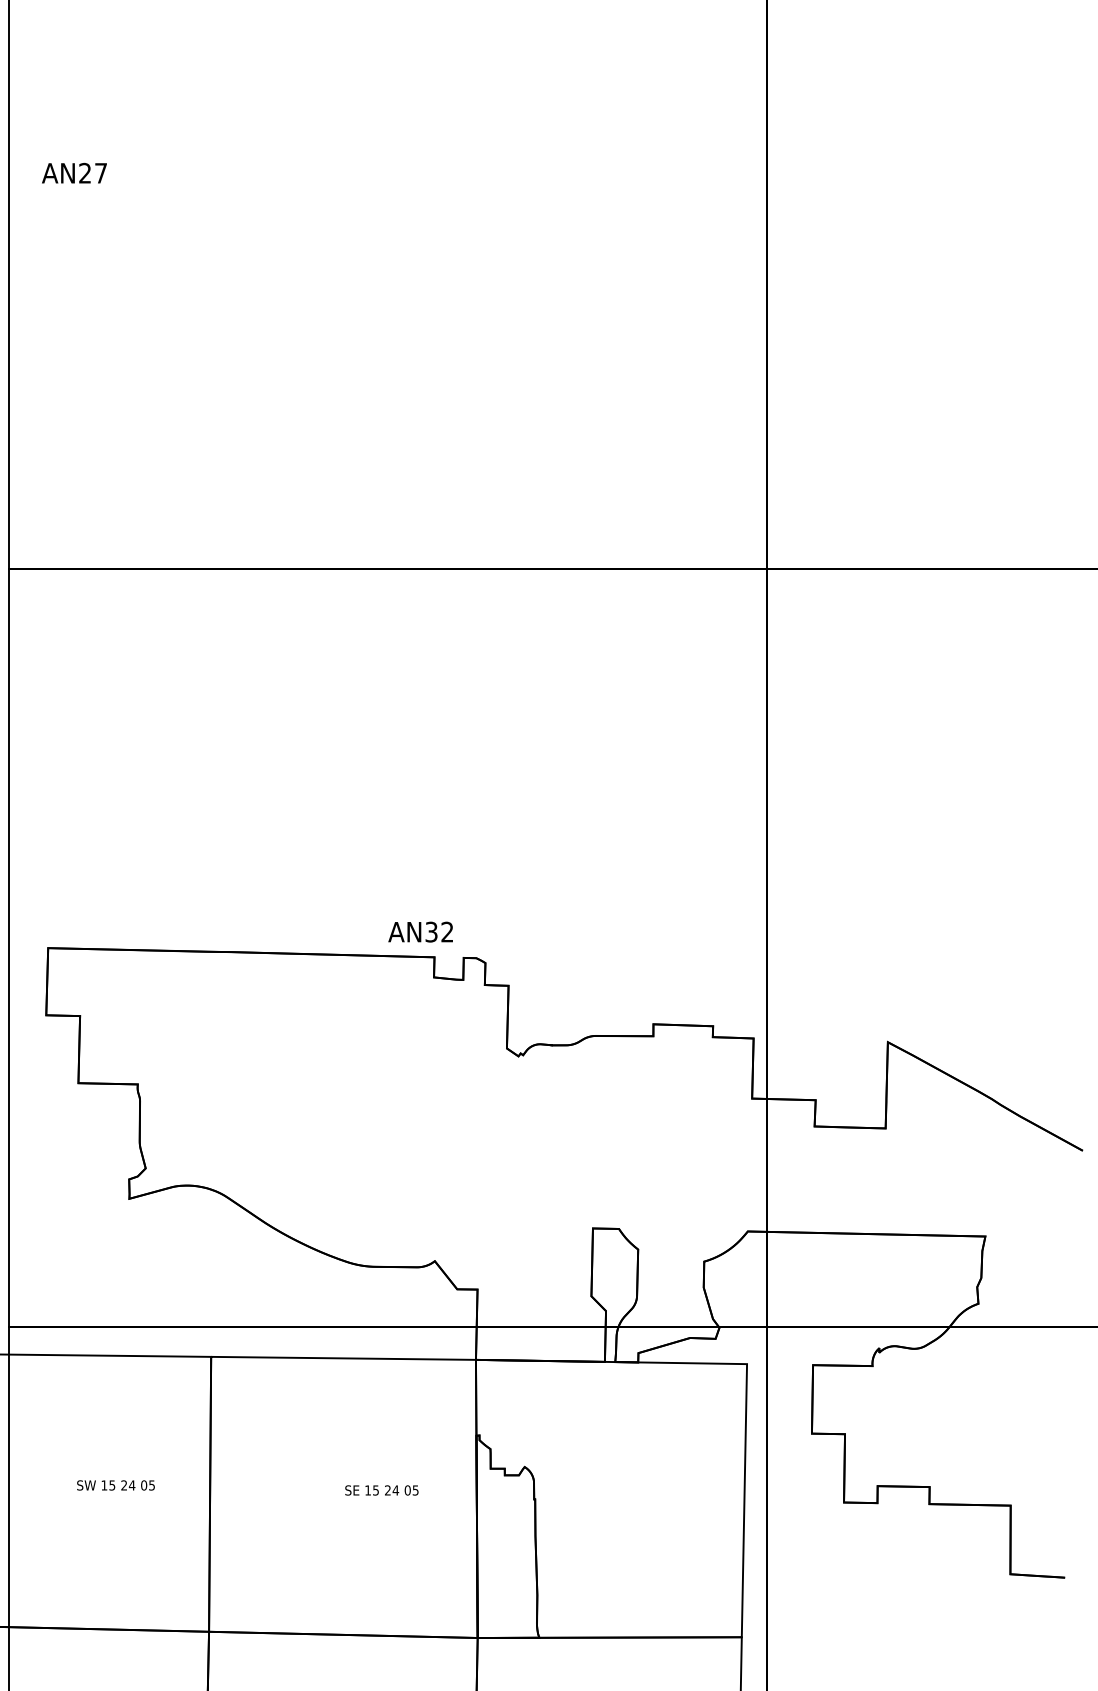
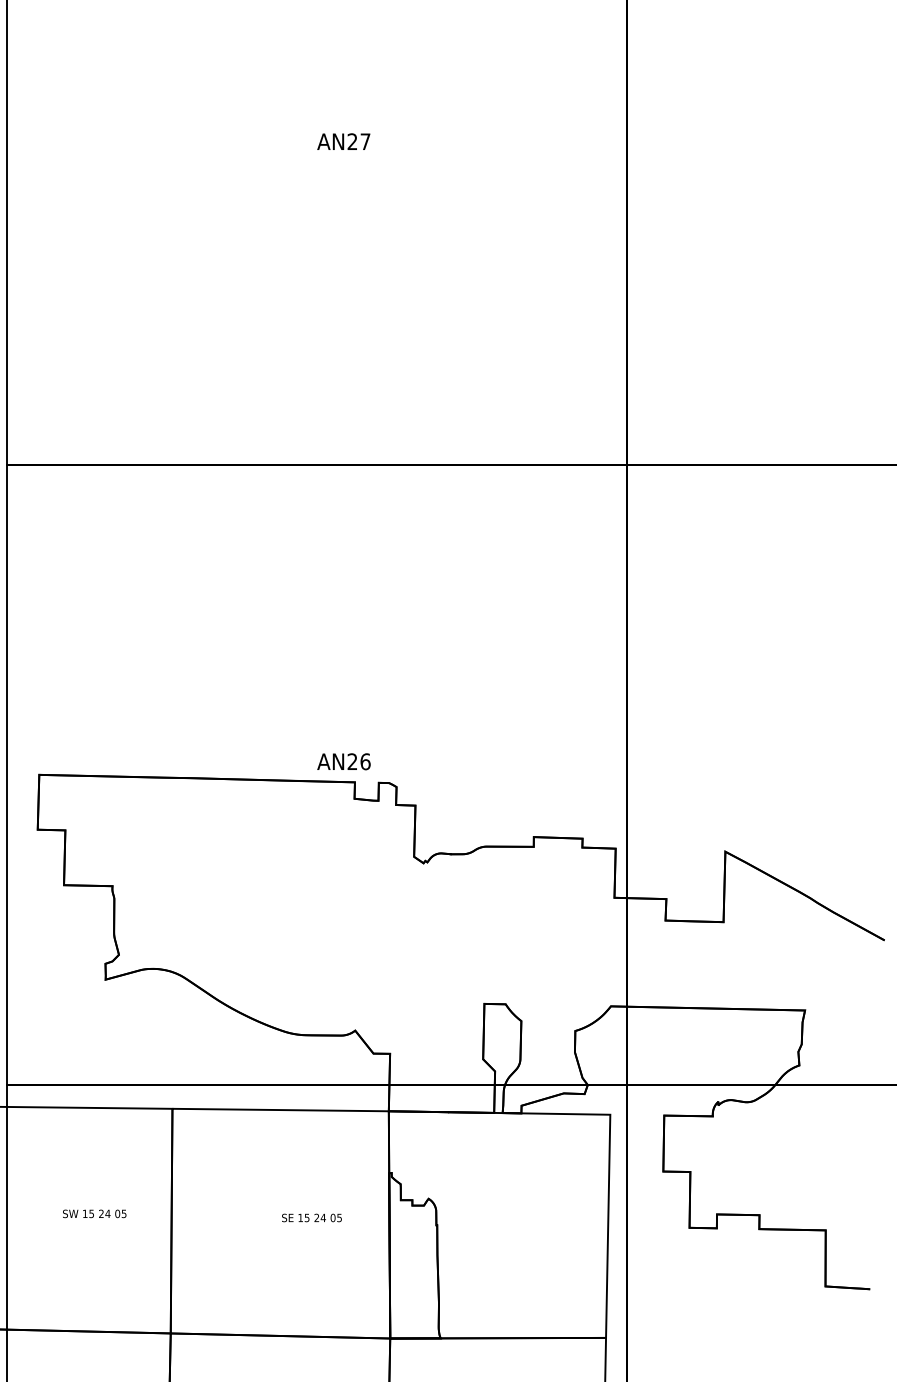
text: (74, 172) -> (343, 141), moved
text: (438, 931) -> (358, 761), AN32 -> AN26

